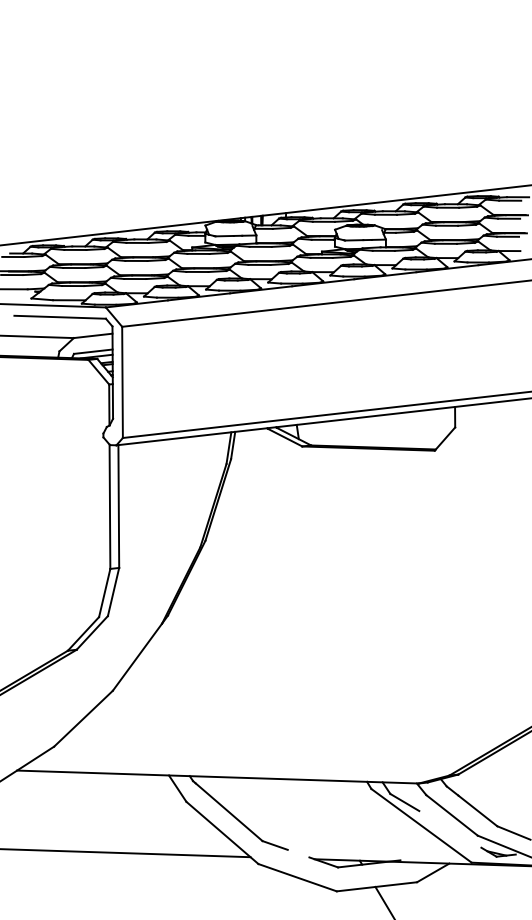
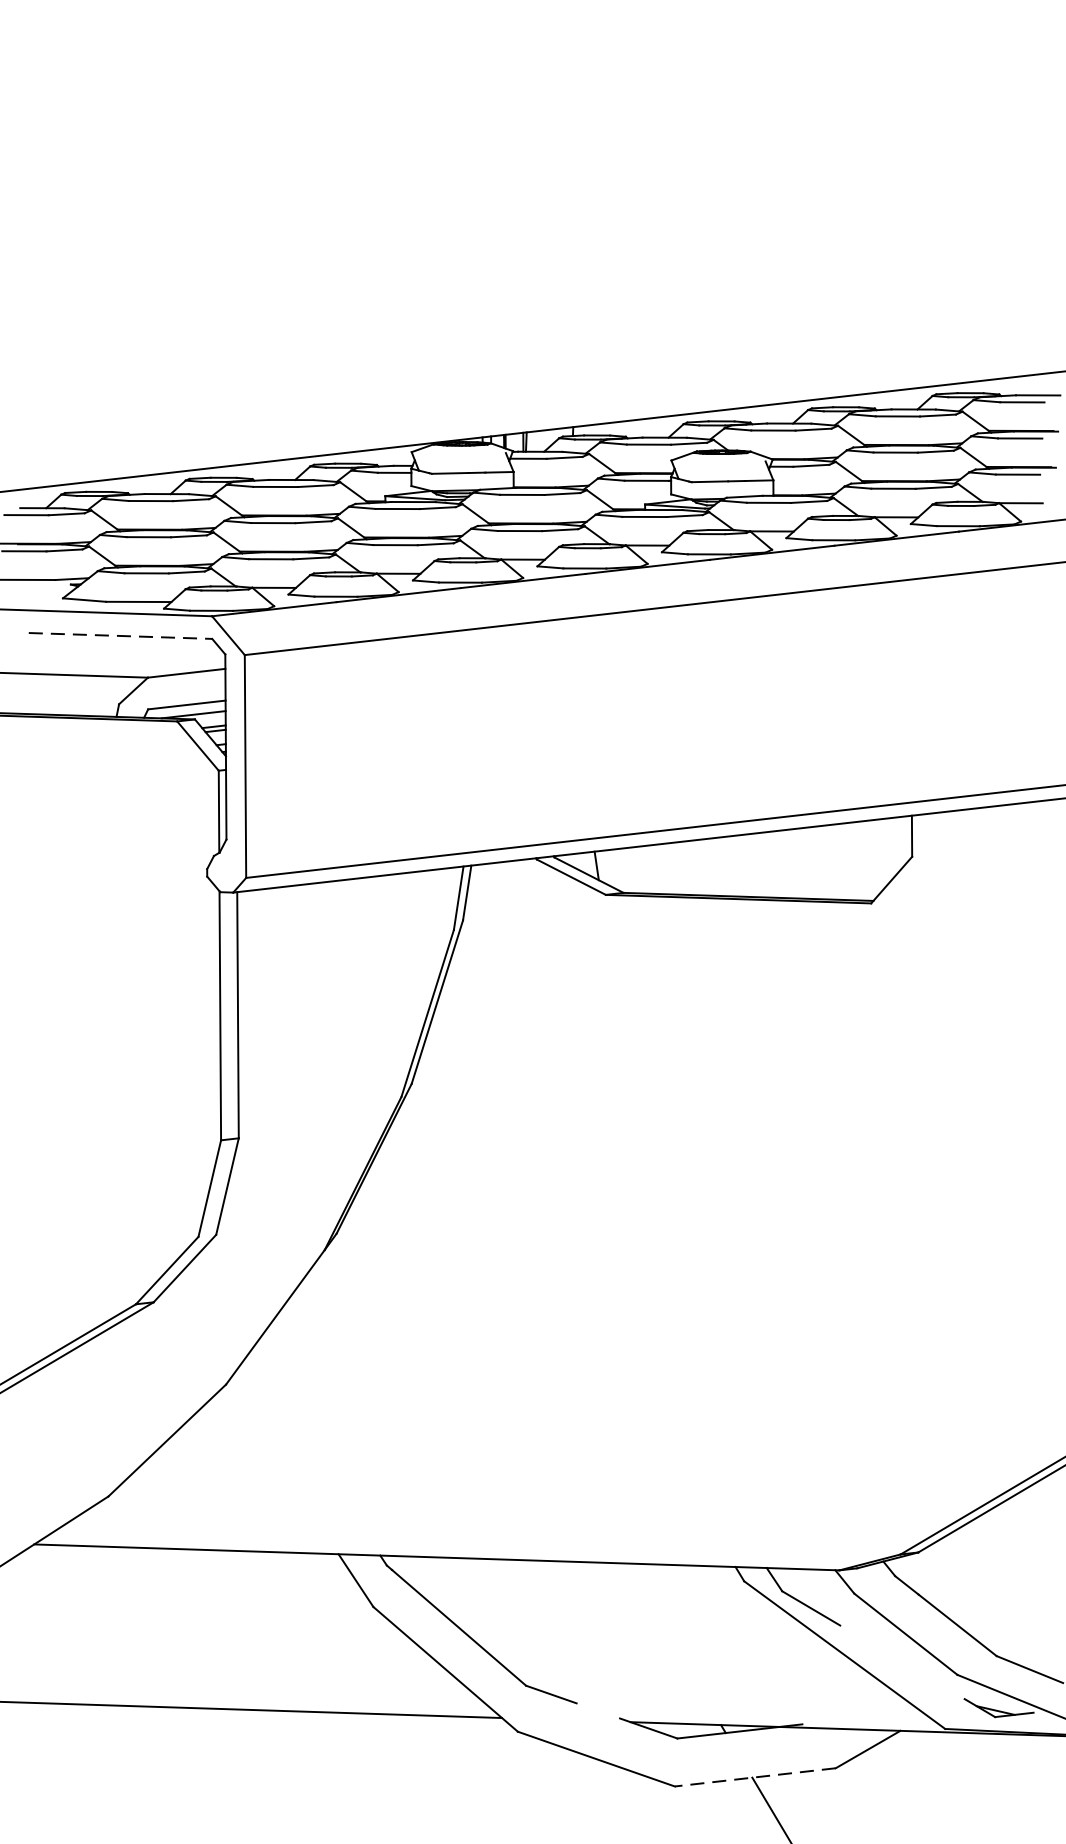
line: (60, 317) -> (121, 636), solid -> dashed
line: (376, 886) -> (754, 1776), solid -> dashed

